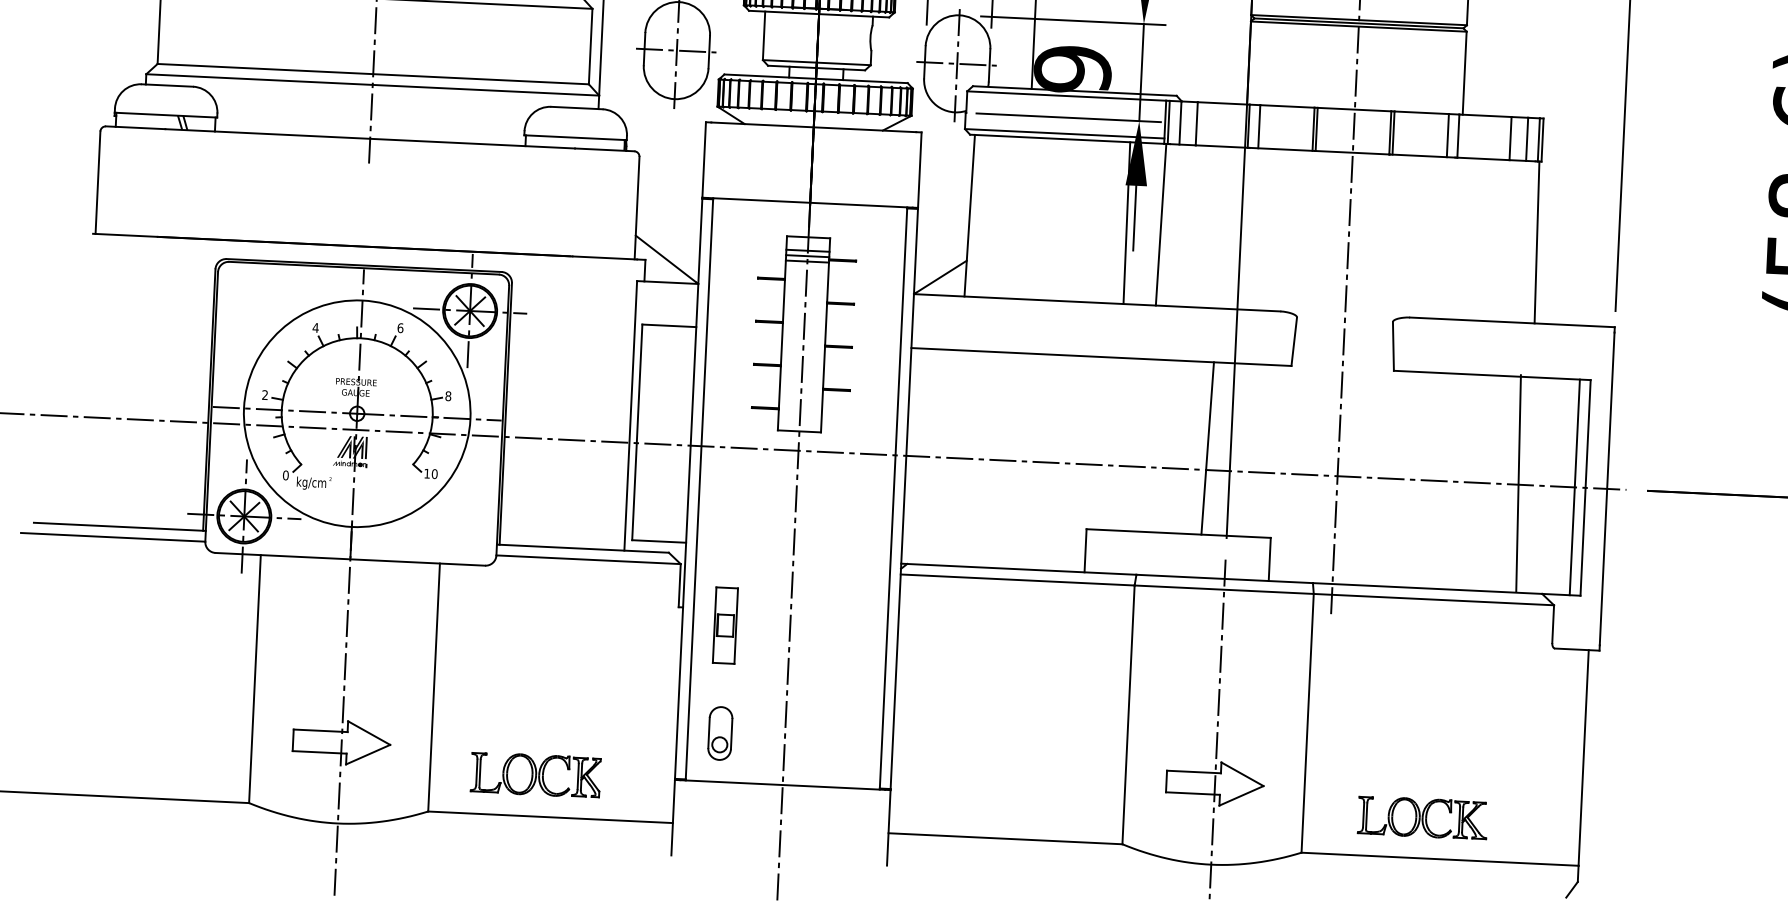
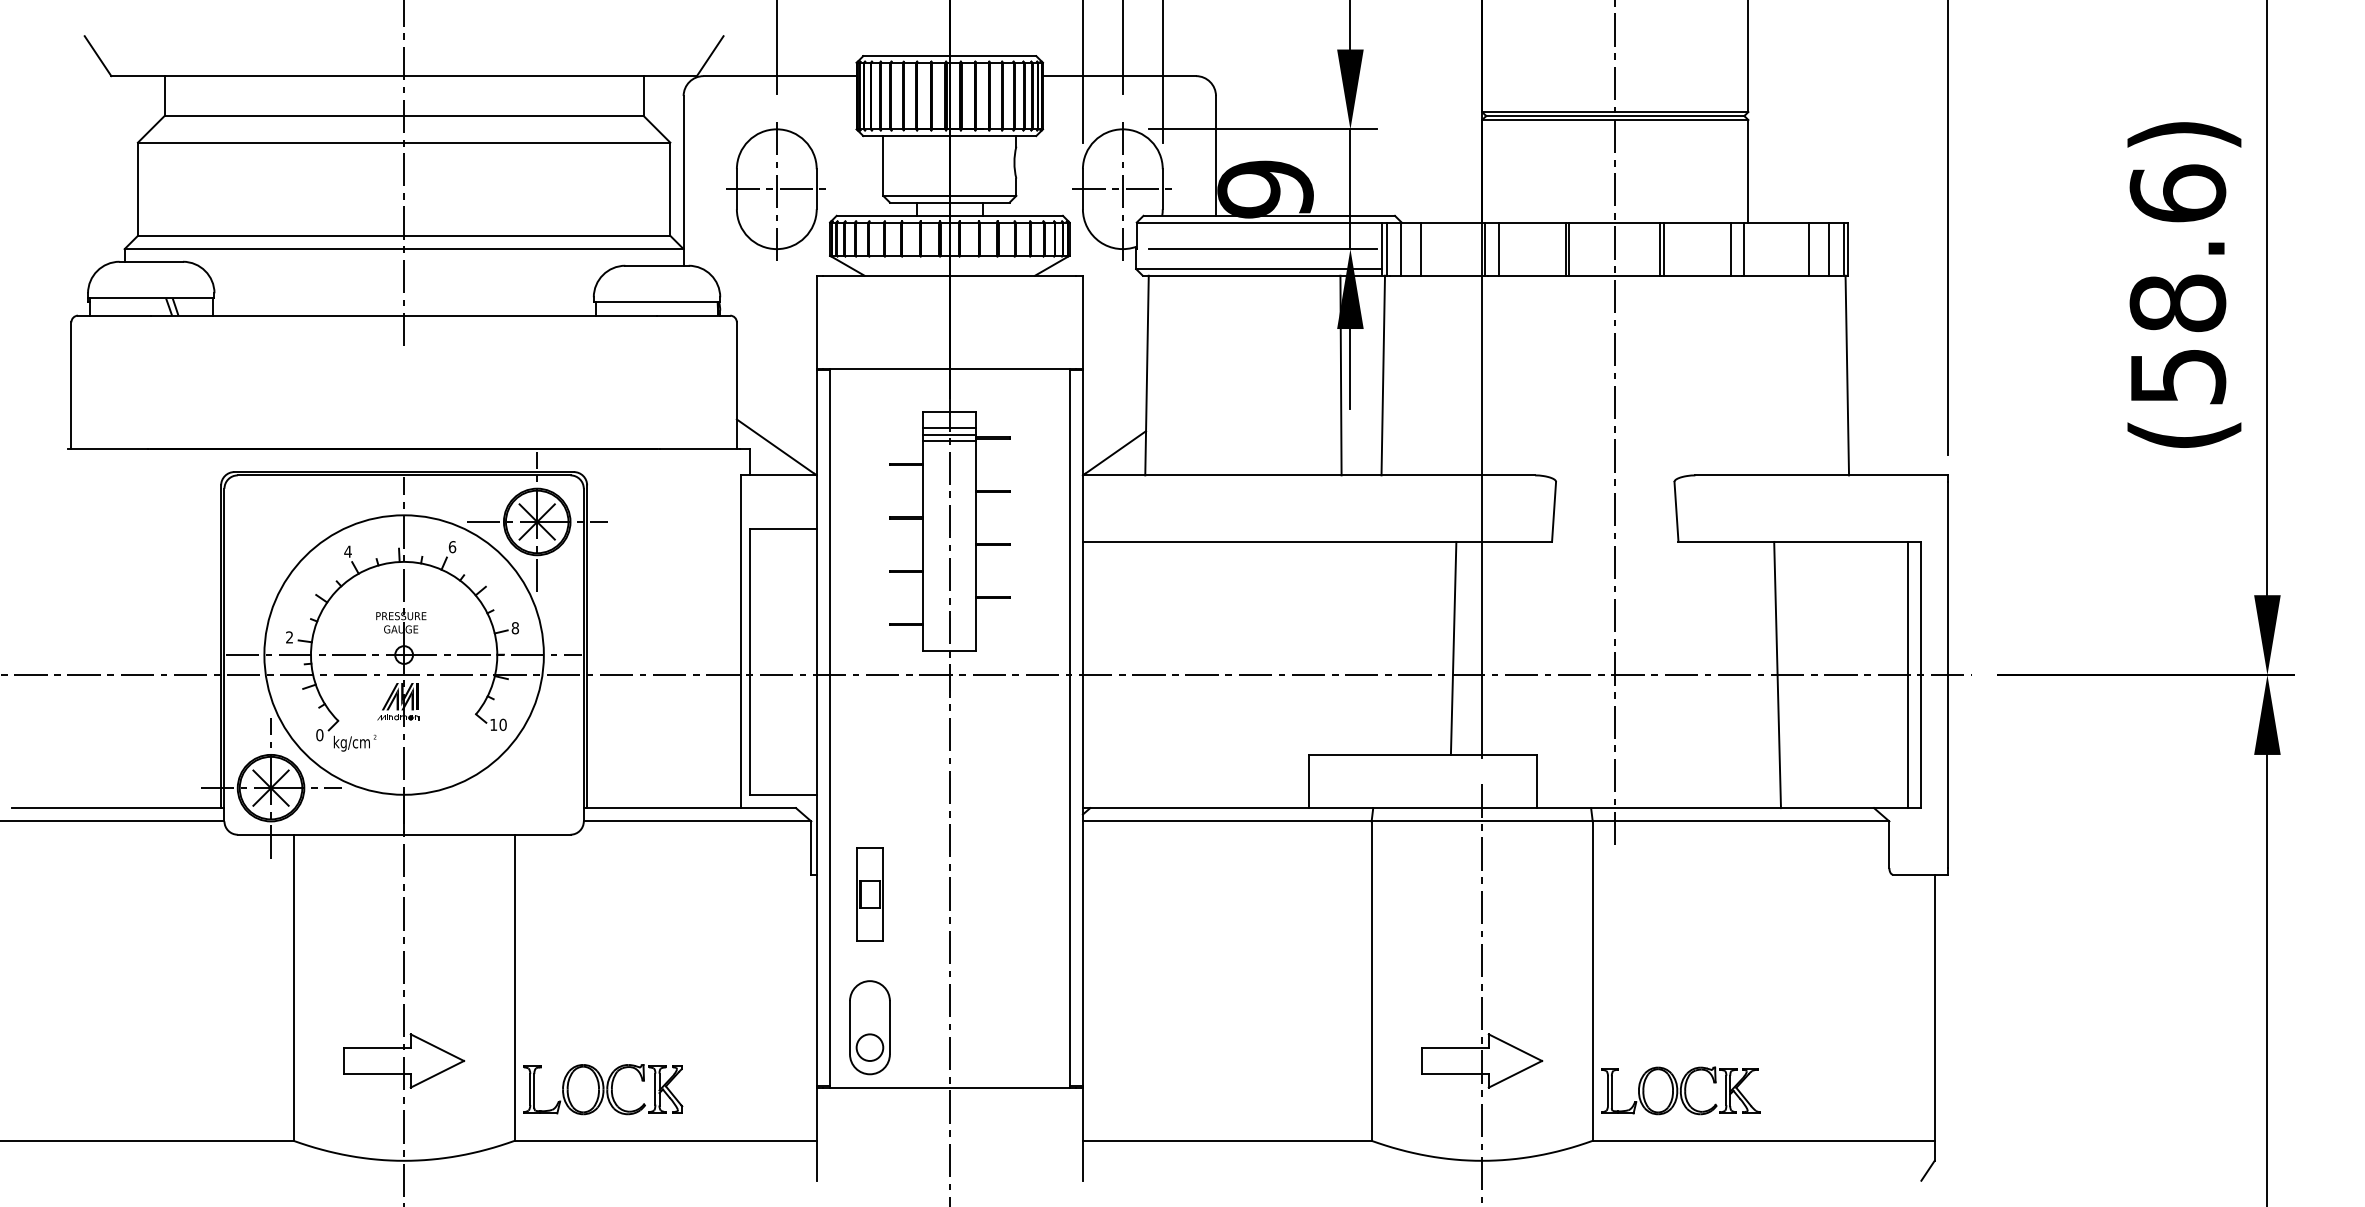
line: (1518, 482) -> (1777, 674), moved
part: (719, 733) -> (869, 1027), size x1.43
part: (536, 774) -> (603, 1089), moved
part: (1422, 817) -> (1680, 1090), moved

